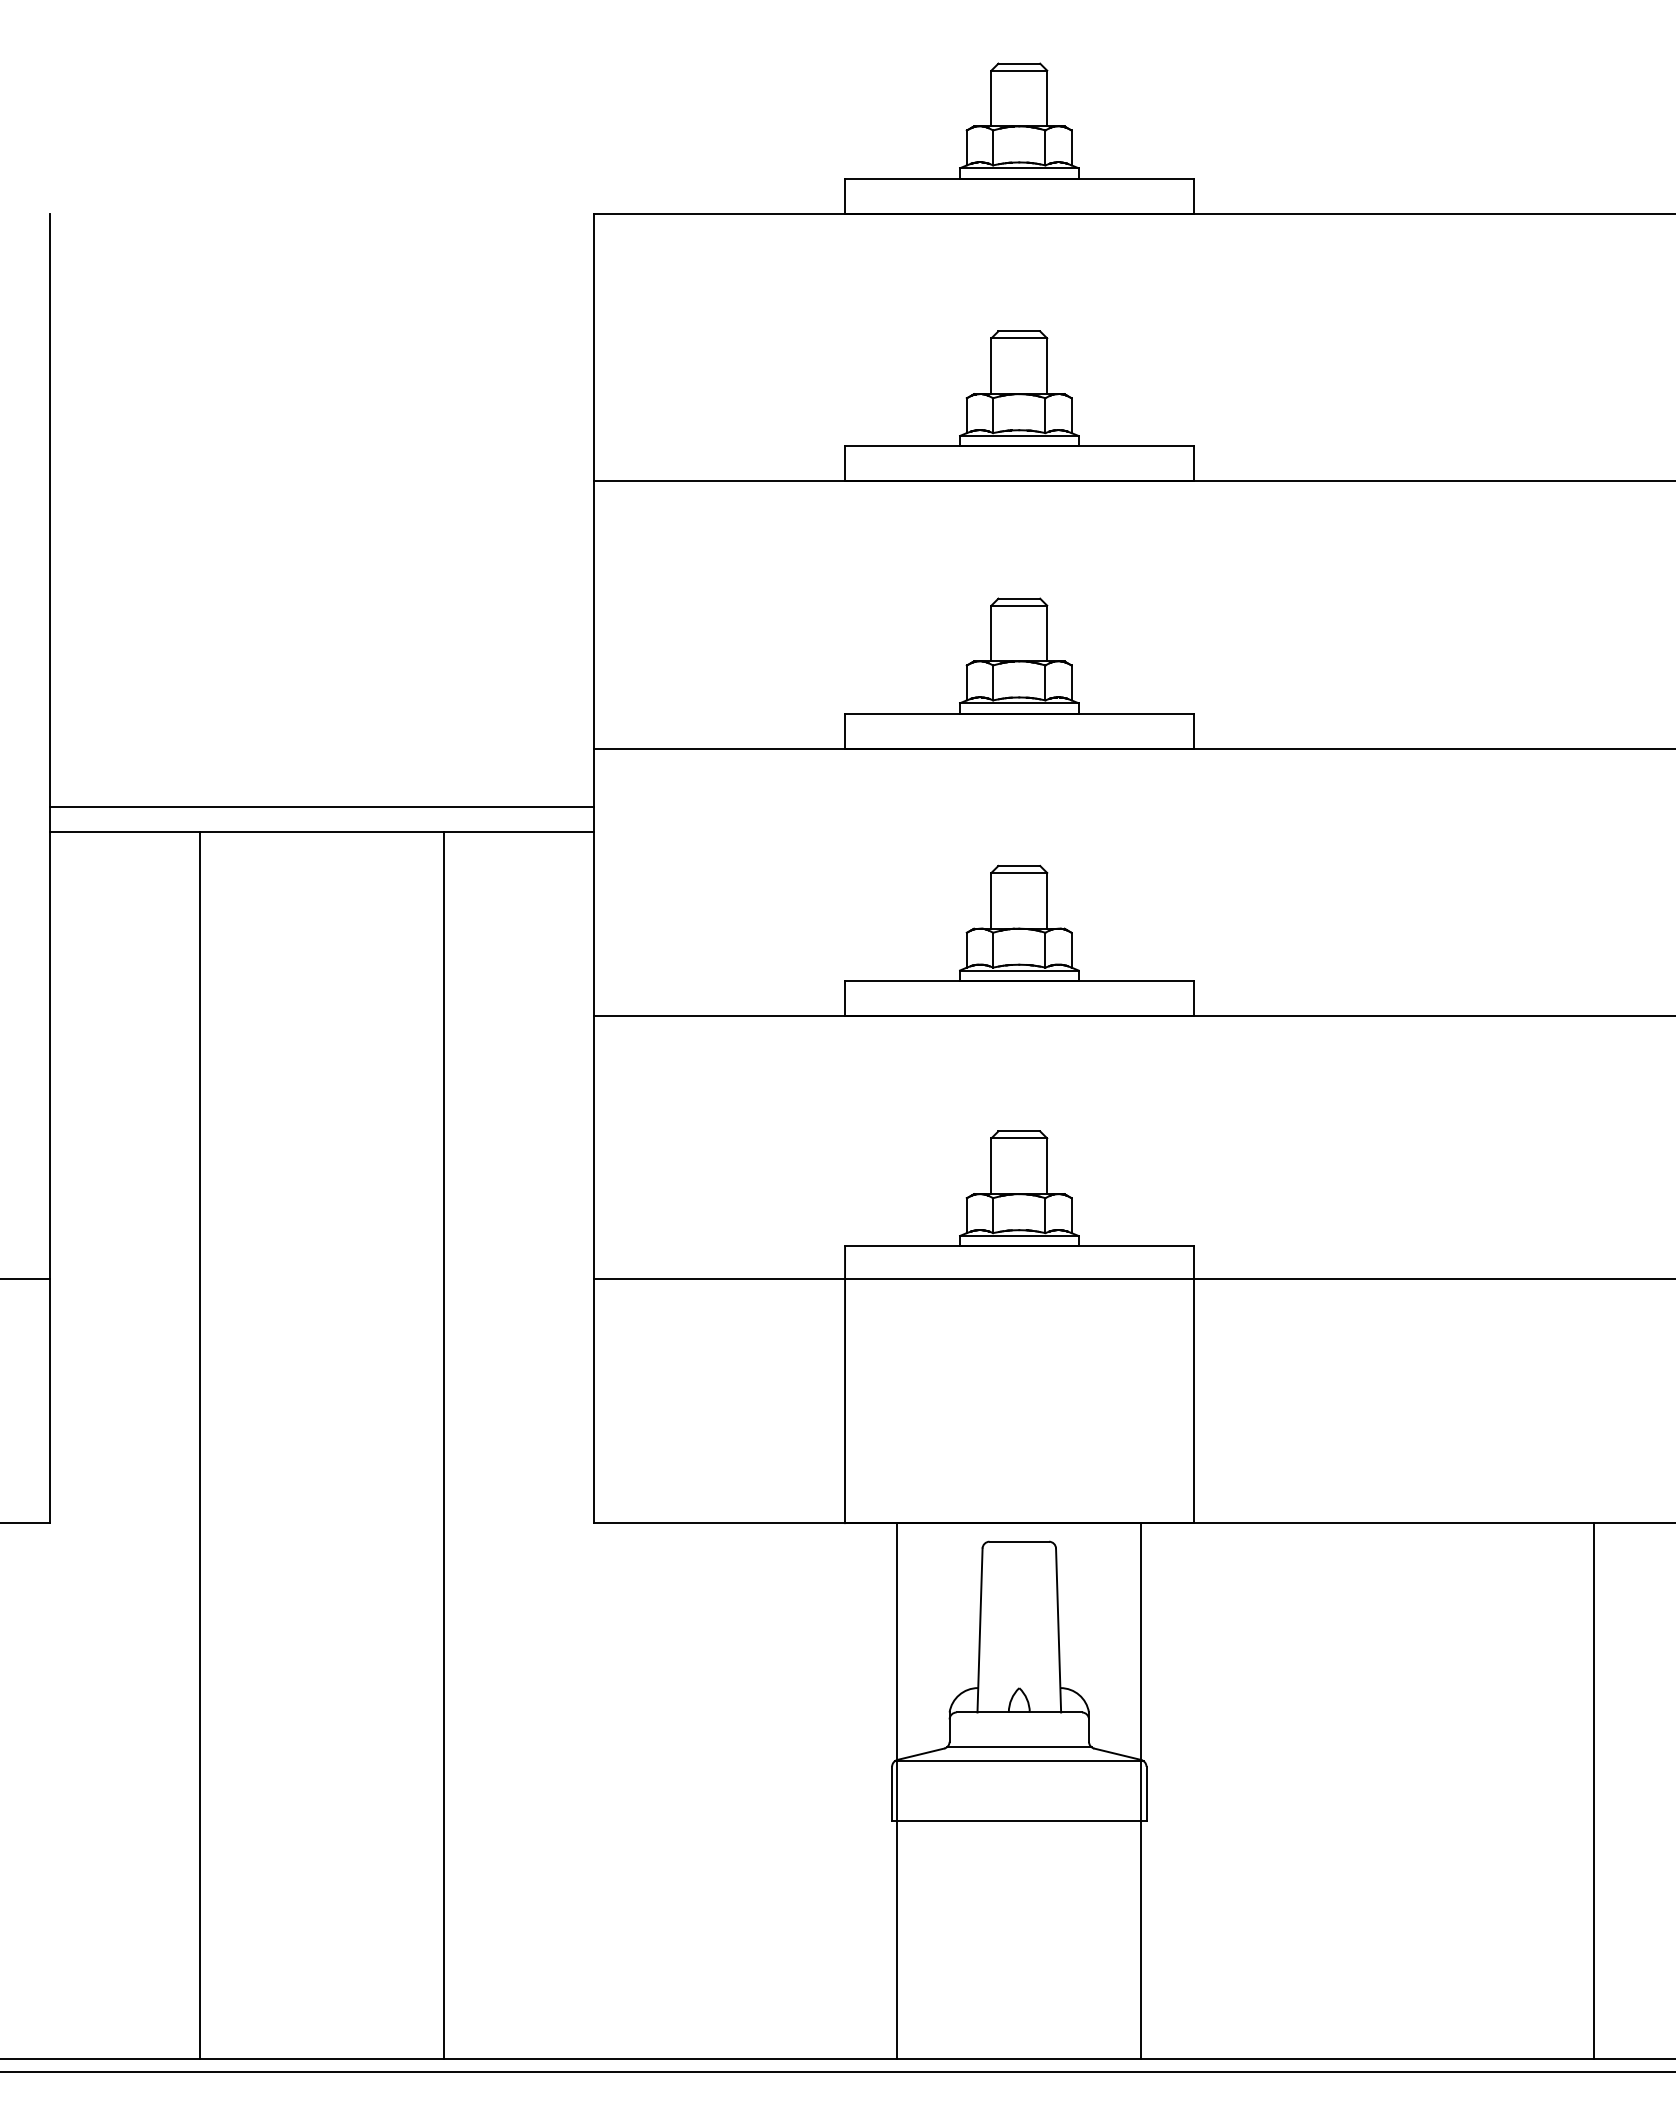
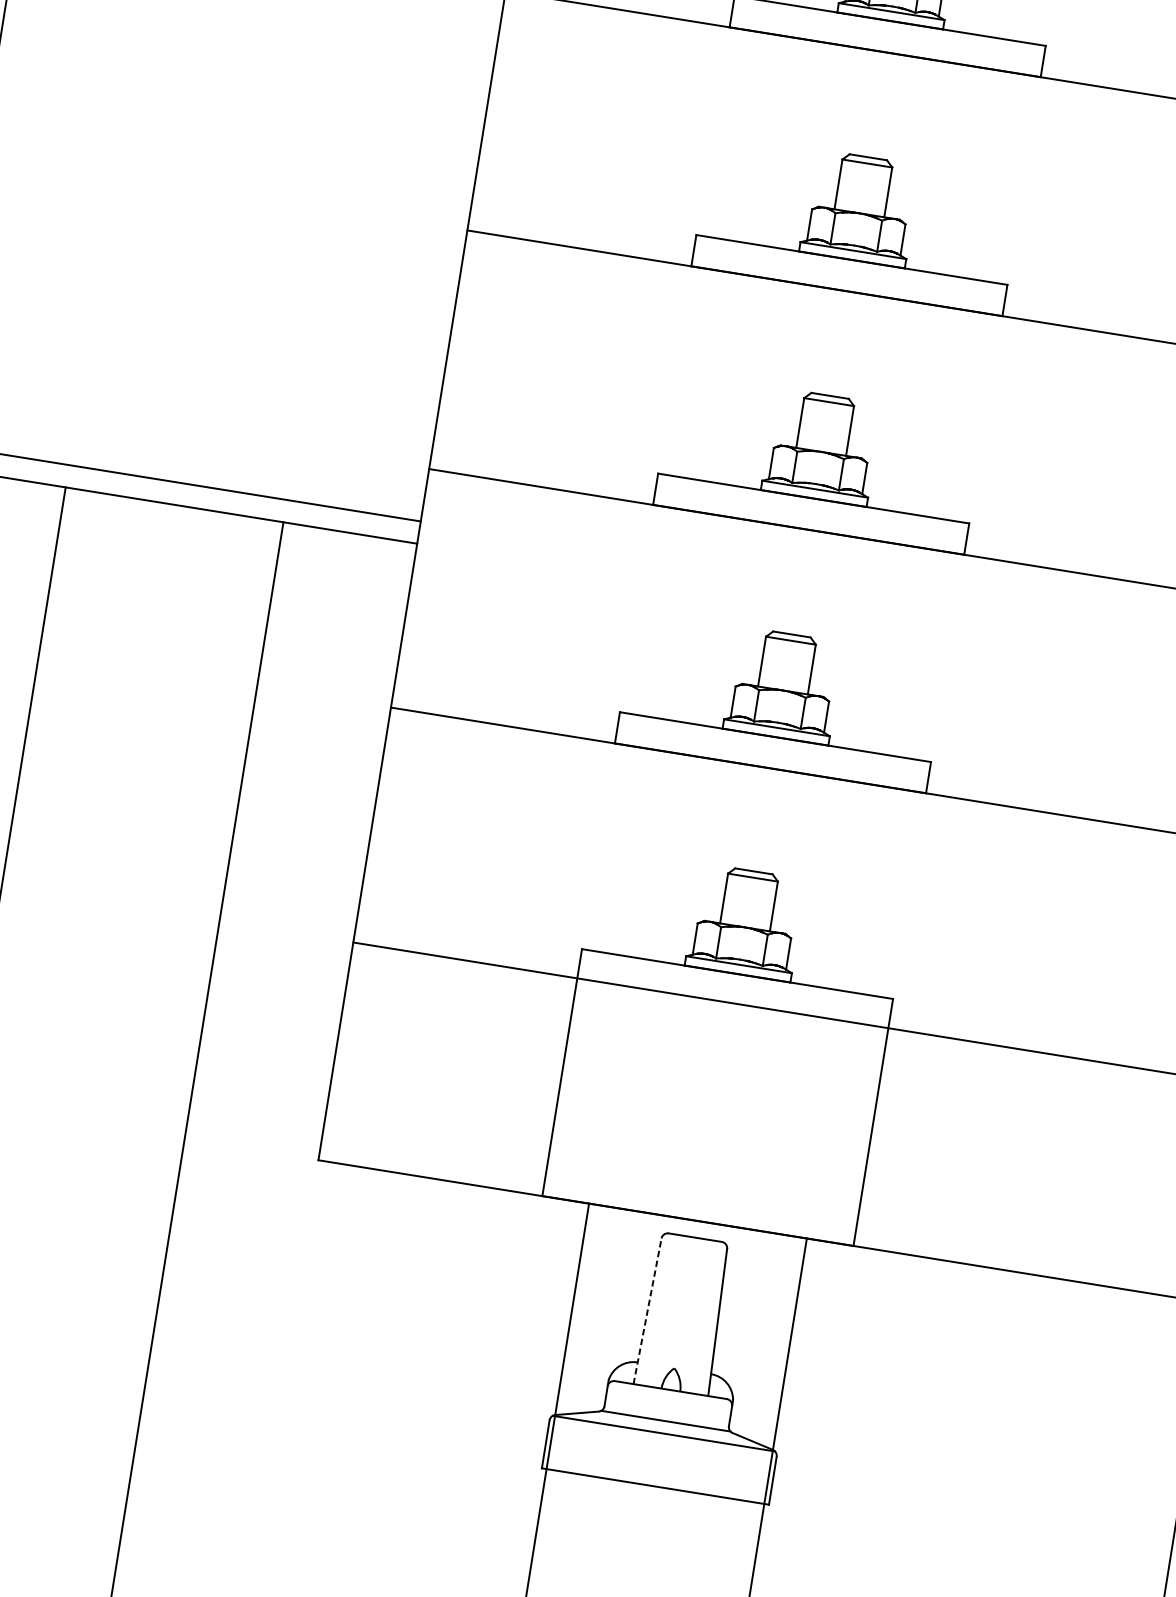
line: (980, 1629) -> (648, 1310), solid -> dashed

